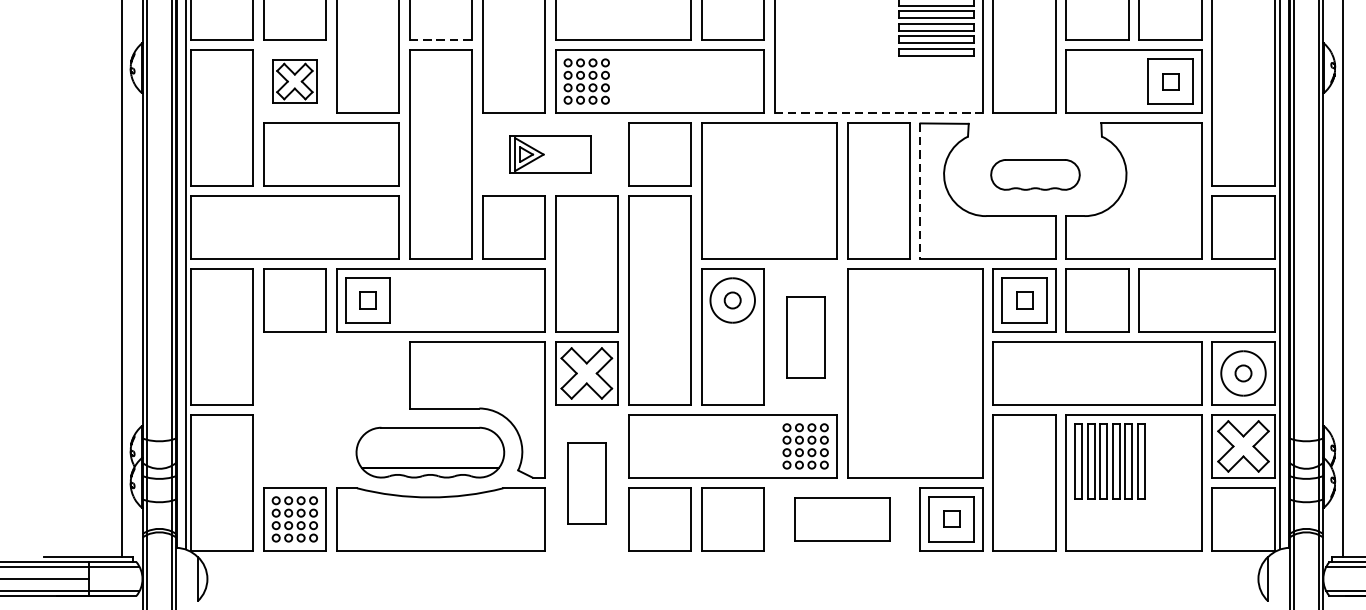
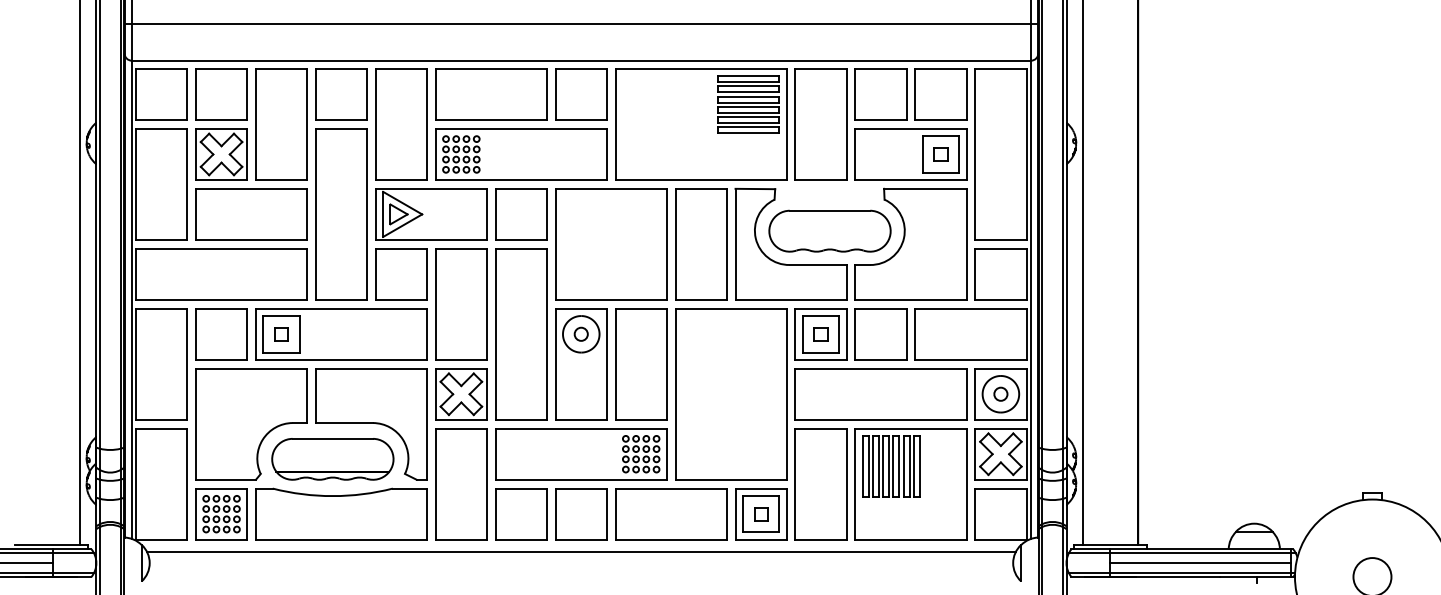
line: (440, 40) -> (341, 120), dashed -> solid
part: (294, 81) -> (221, 154), size x1.43
line: (879, 113) -> (701, 180), dashed -> solid
part: (550, 154) -> (431, 214), size x1.67
part: (1034, 174) -> (829, 230), size x1.67
line: (920, 191) -> (735, 244), dashed -> solid
part: (806, 337) -> (641, 364), size x1.67
part: (331, 410) -> (251, 424), added
part: (586, 483) -> (461, 484), size x1.67
part: (842, 519) -> (671, 514), size x1.43
line: (733, 564) -> (581, 551), added

